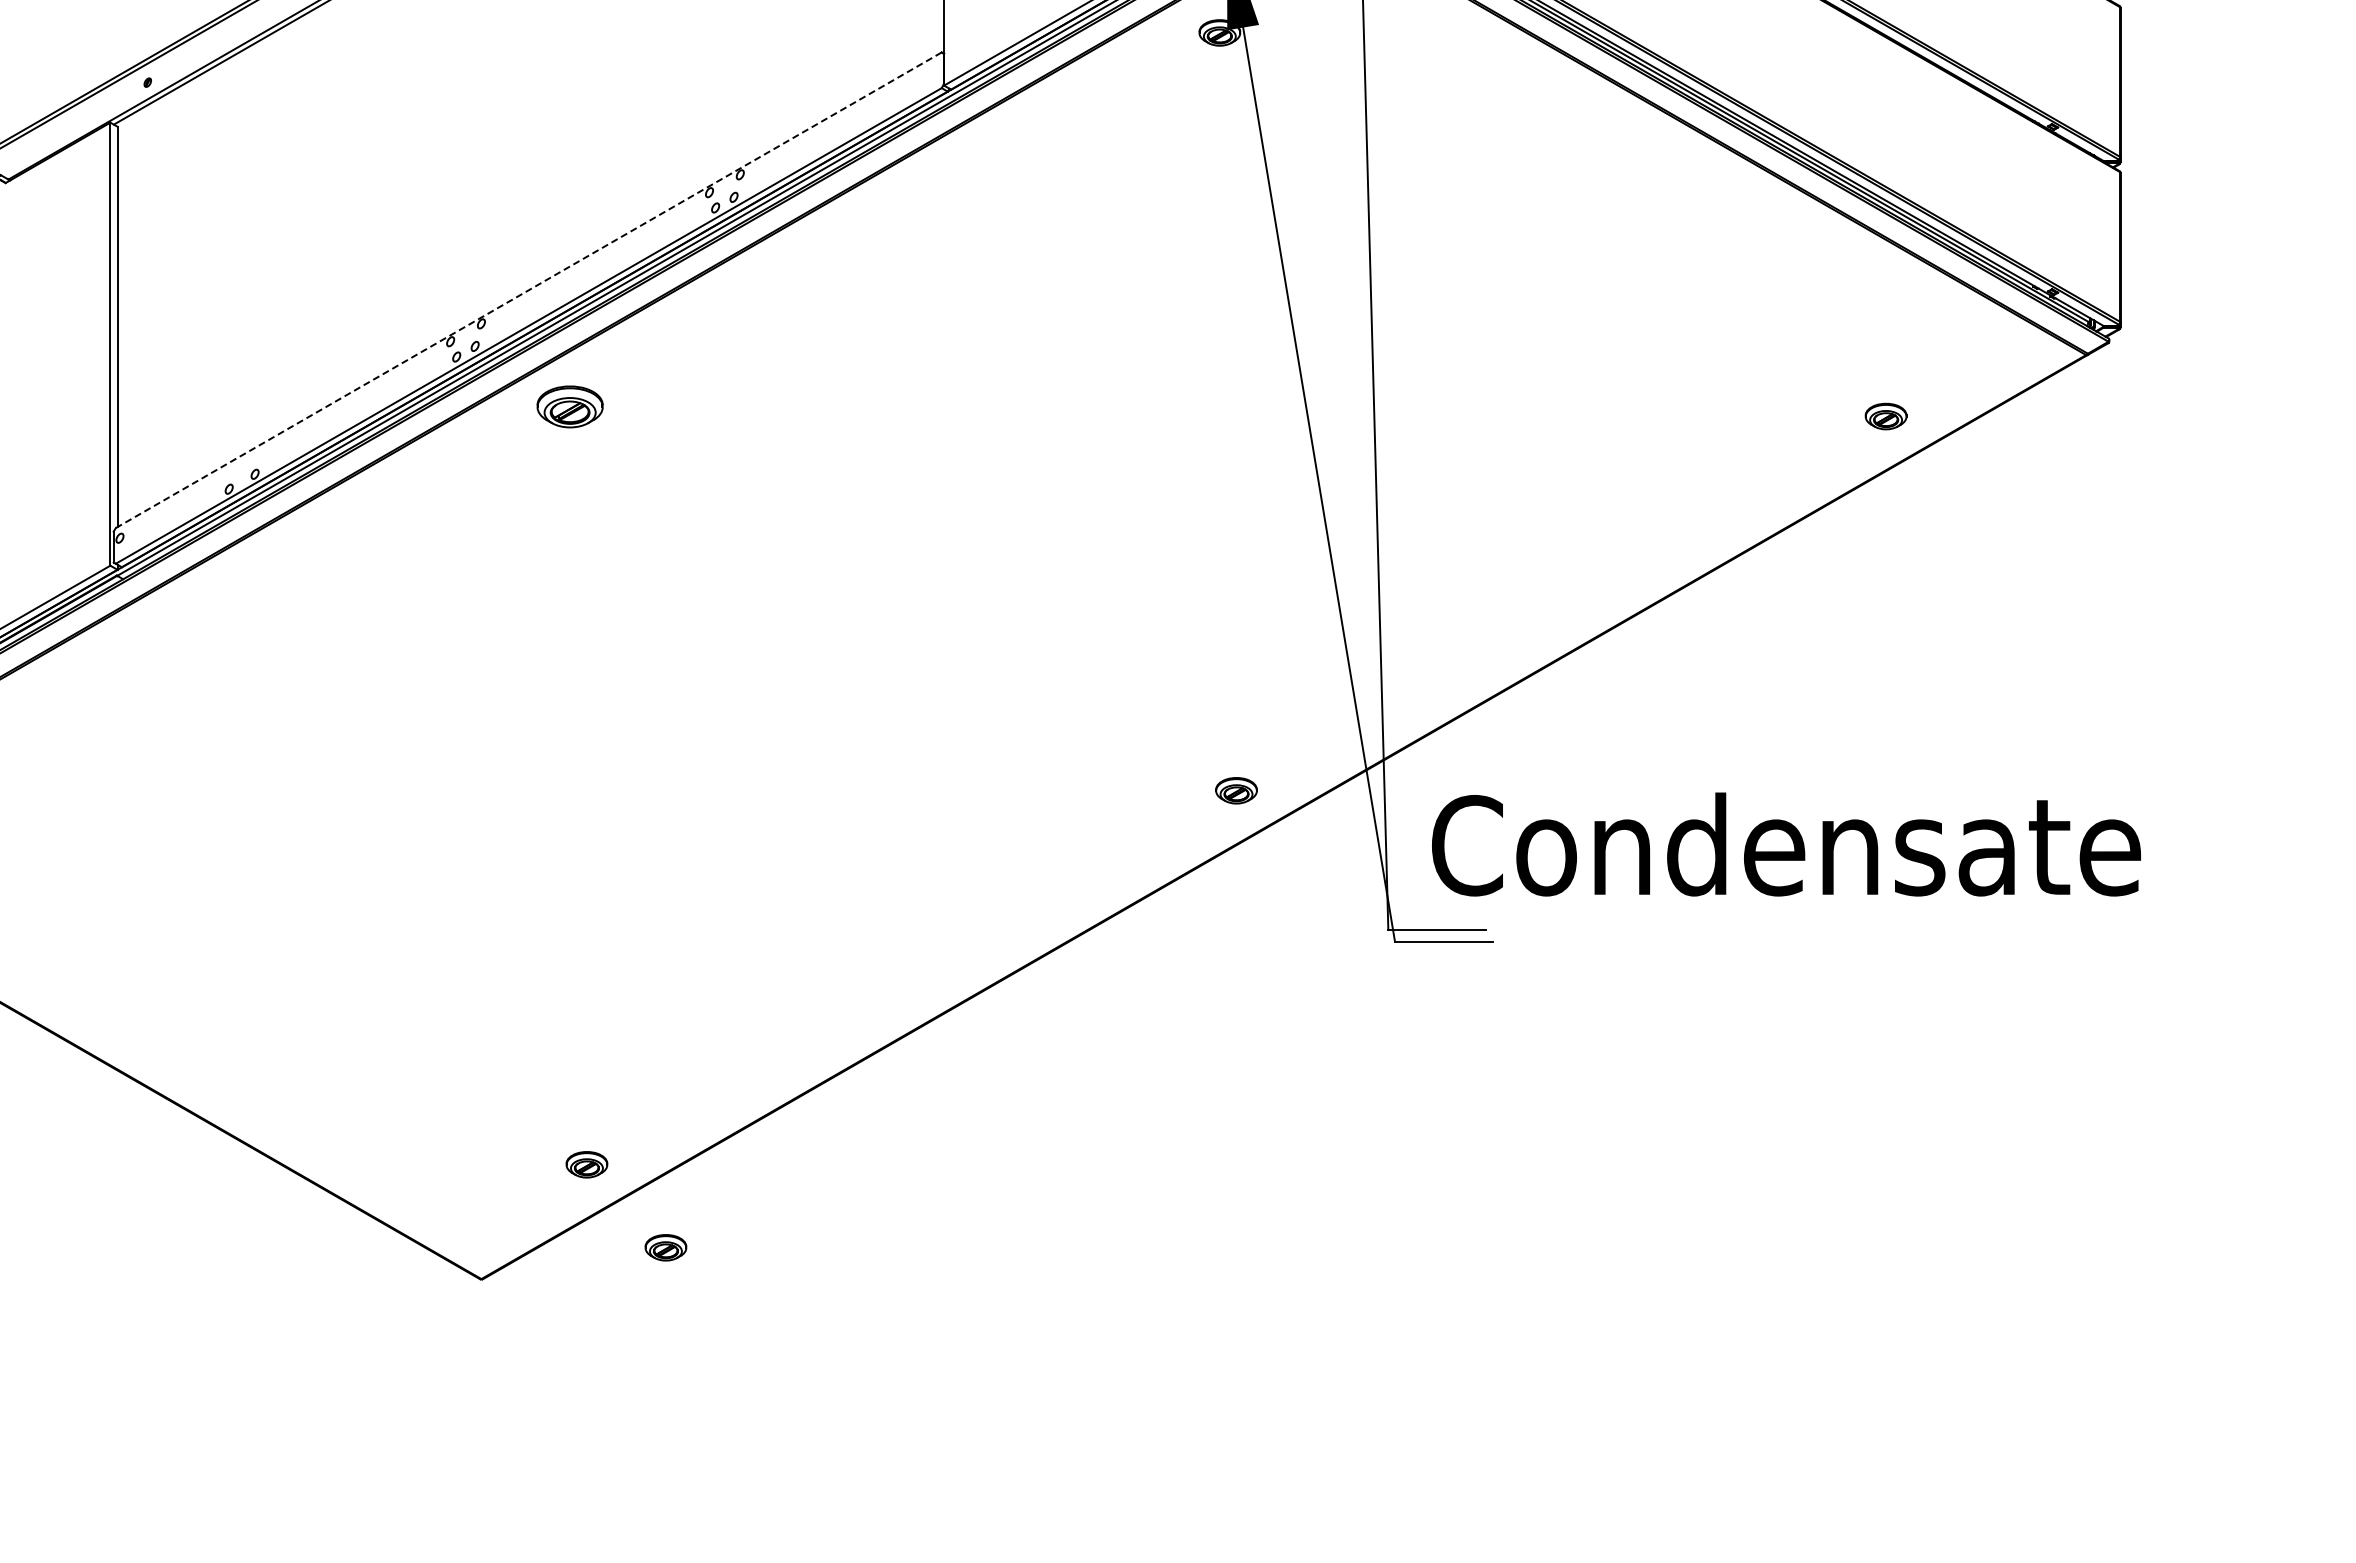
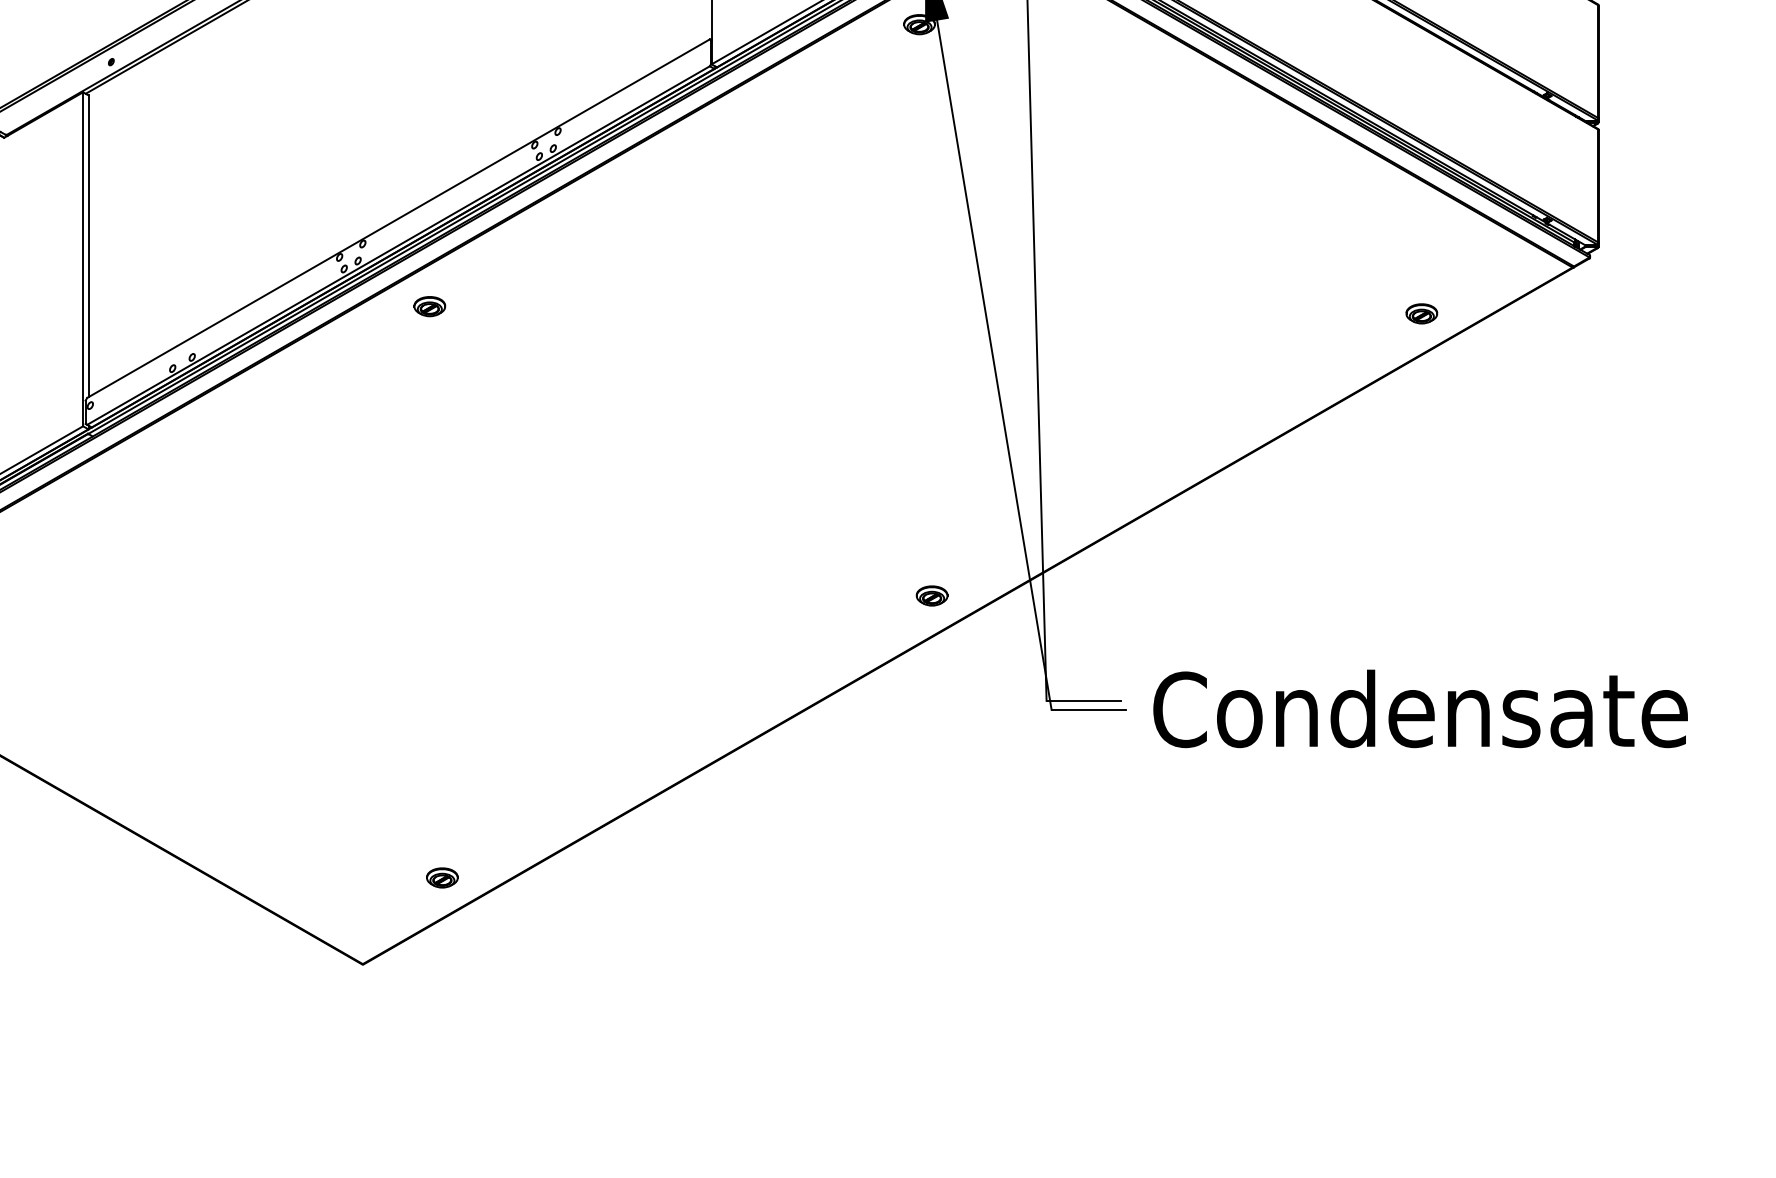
line: (528, 290) -> (398, 218), dashed -> solid
part: (570, 406) -> (430, 306), size x0.62
text: (1786, 844) -> (1420, 708), moved
part: (665, 1247) -> (501, 940), removed

